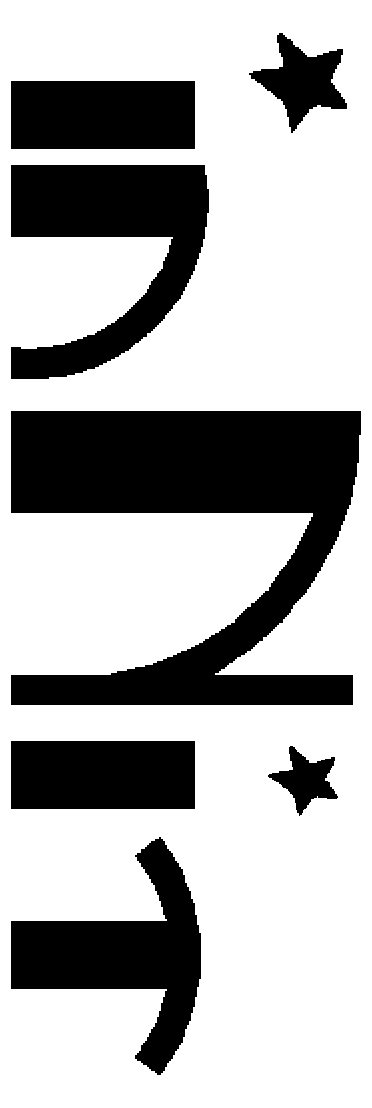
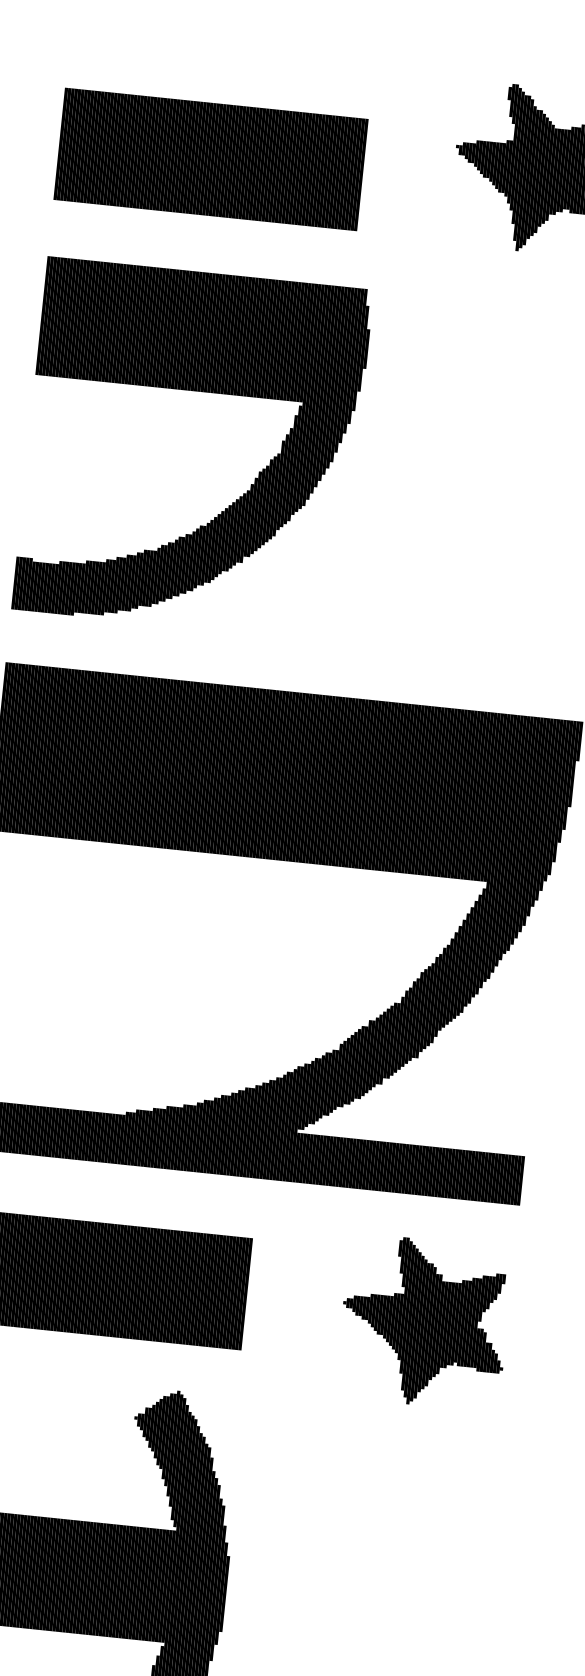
part: (102, 114) -> (210, 158), moved
part: (302, 780) -> (423, 1322), size x1.43

